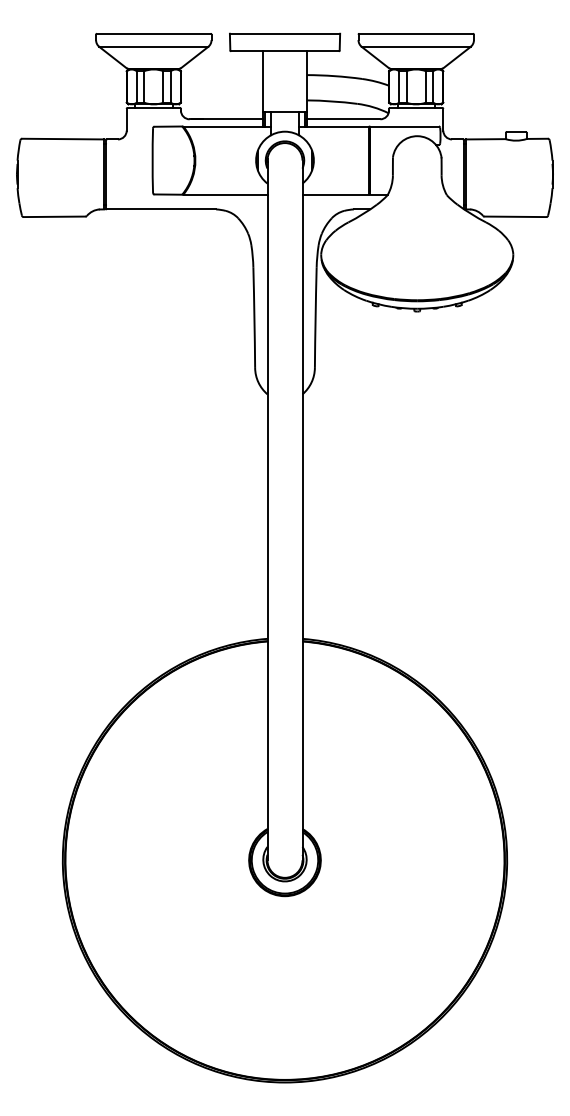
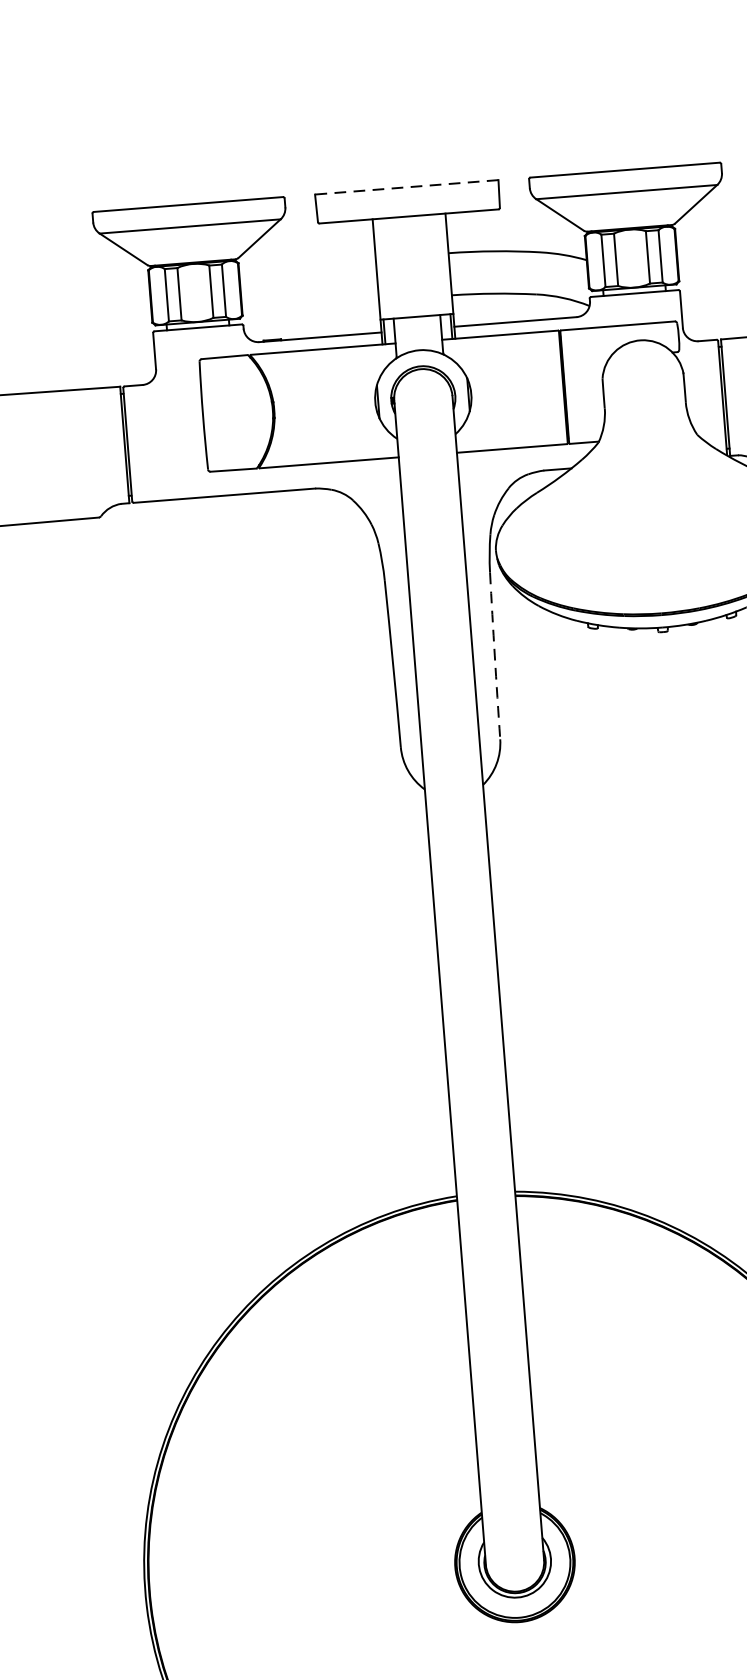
line: (284, 33) -> (405, 186), solid -> dashed
arc: (315, 317) -> (494, 655), solid -> dashed

